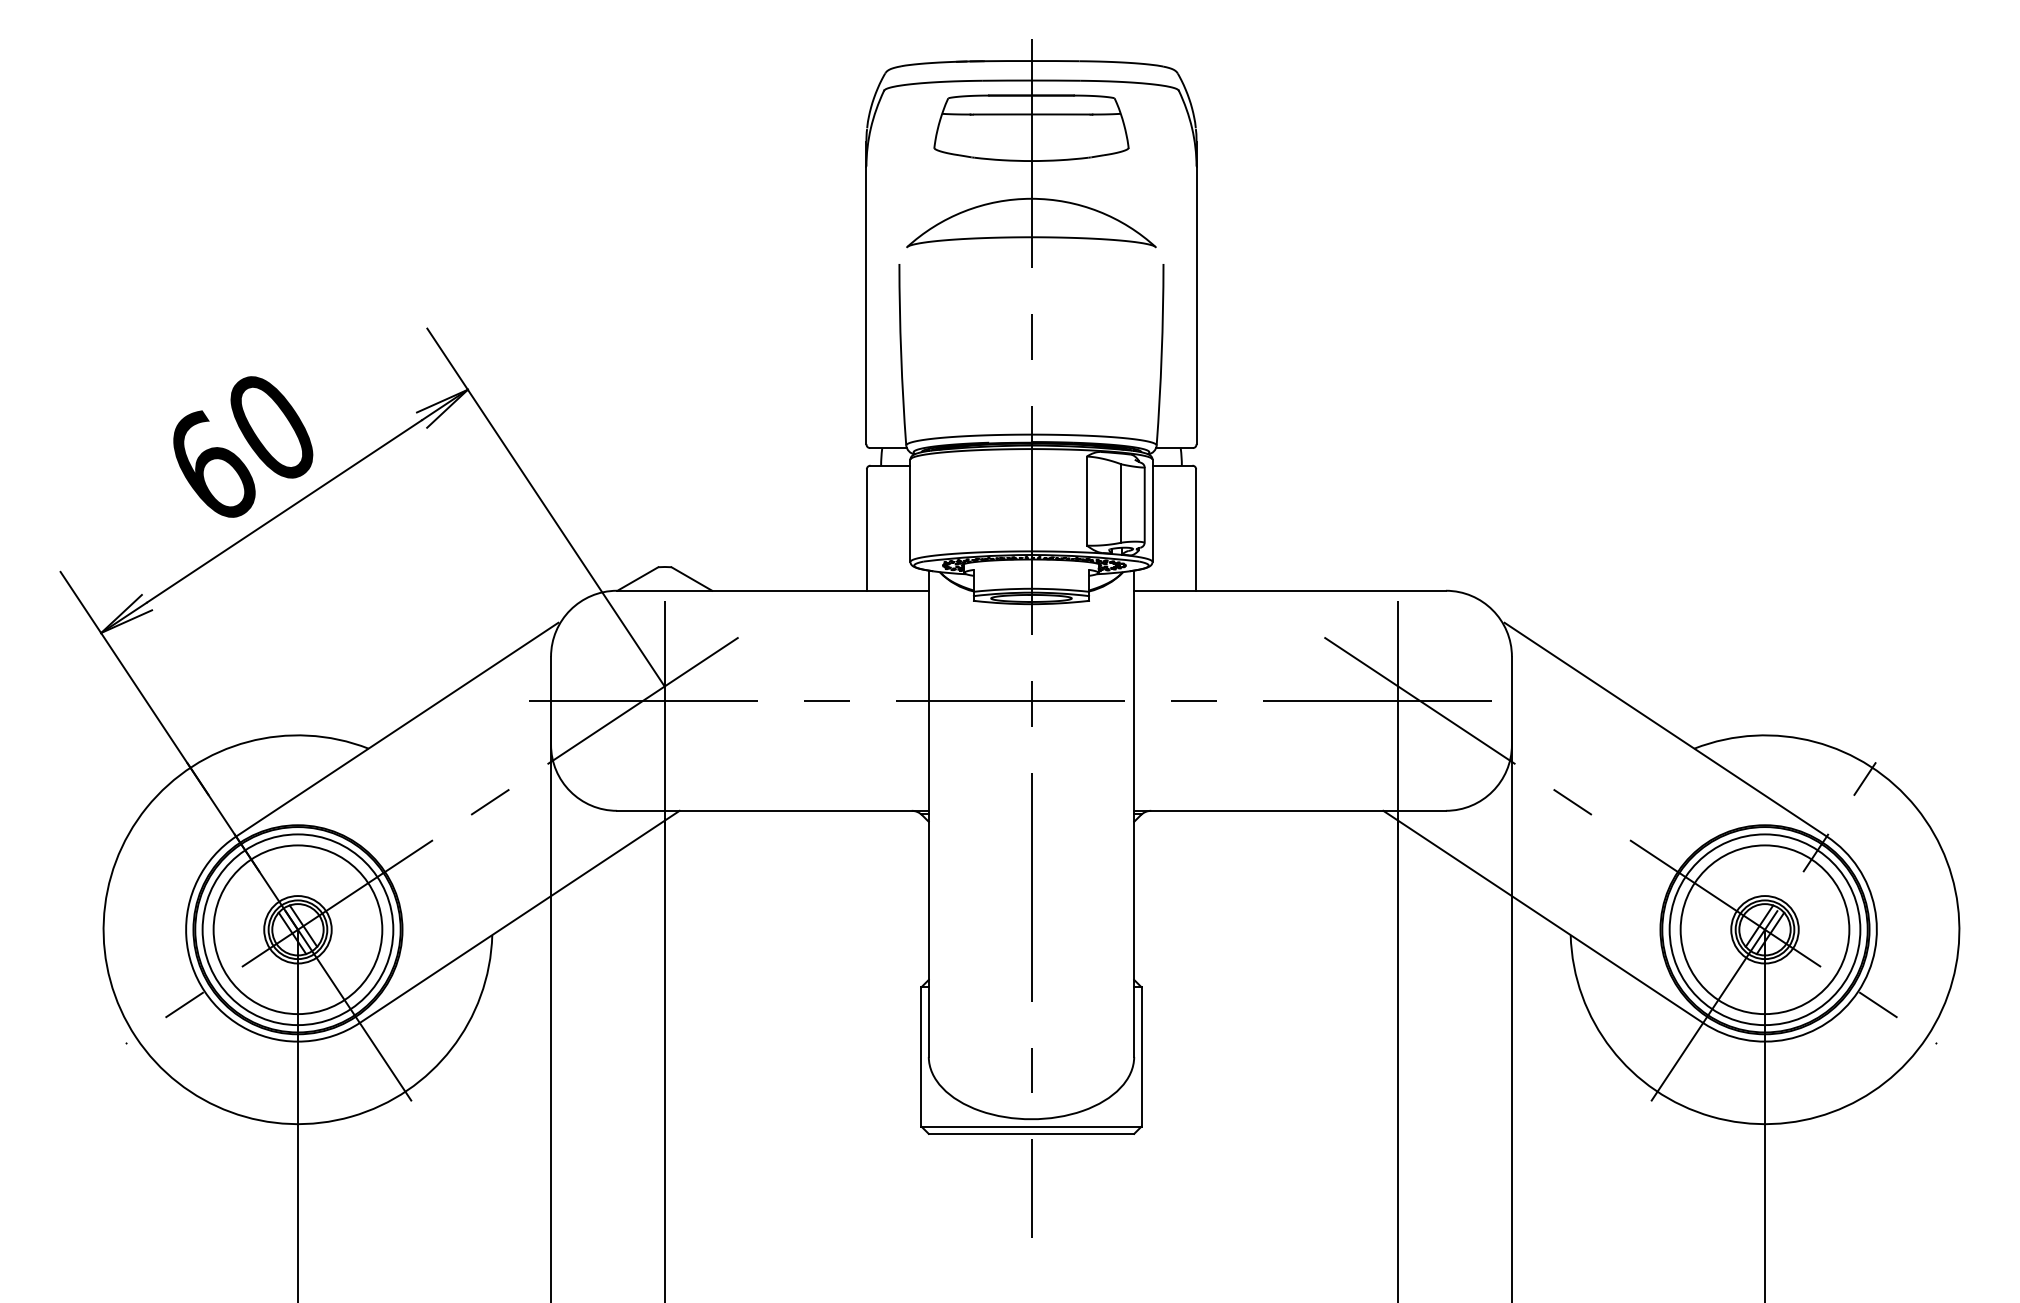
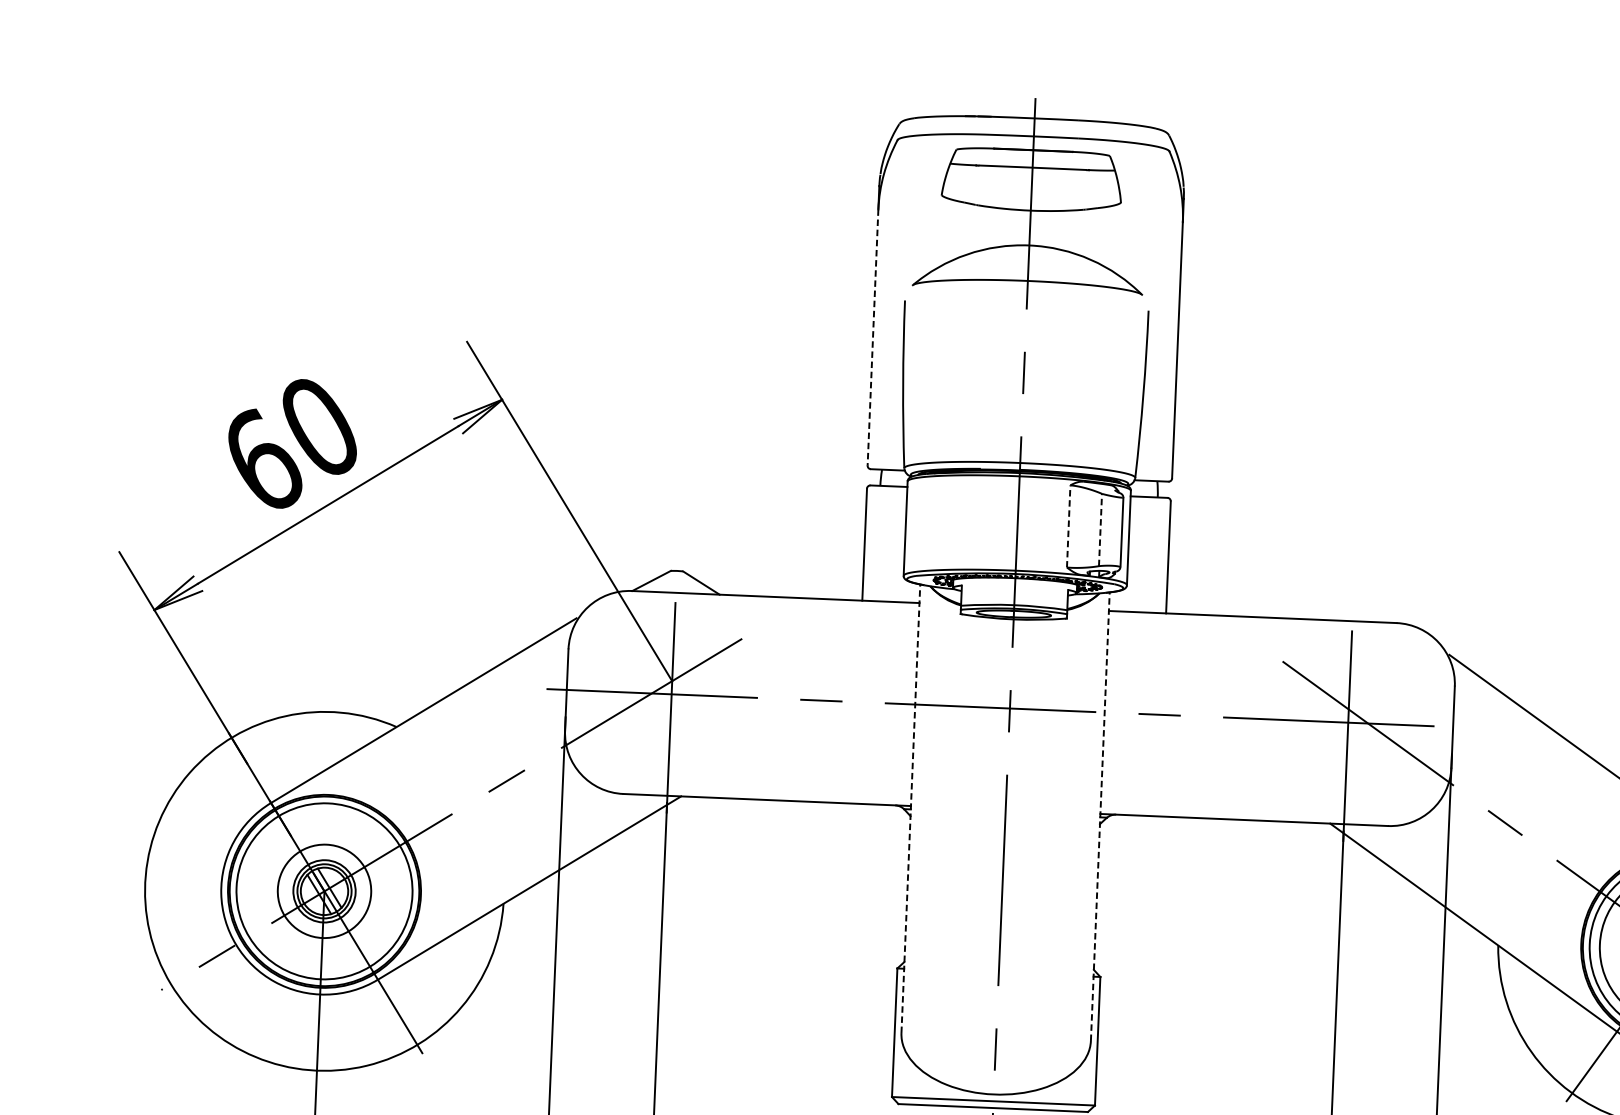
line: (866, 305) -> (873, 337), solid -> dashed
line: (1086, 501) -> (1068, 526), solid -> dashed
line: (1121, 503) -> (1100, 530), solid -> dashed
line: (928, 813) -> (910, 808), solid -> dashed
line: (1134, 813) -> (1100, 816), solid -> dashed
circle: (297, 929) -> (324, 891), size x0.6

